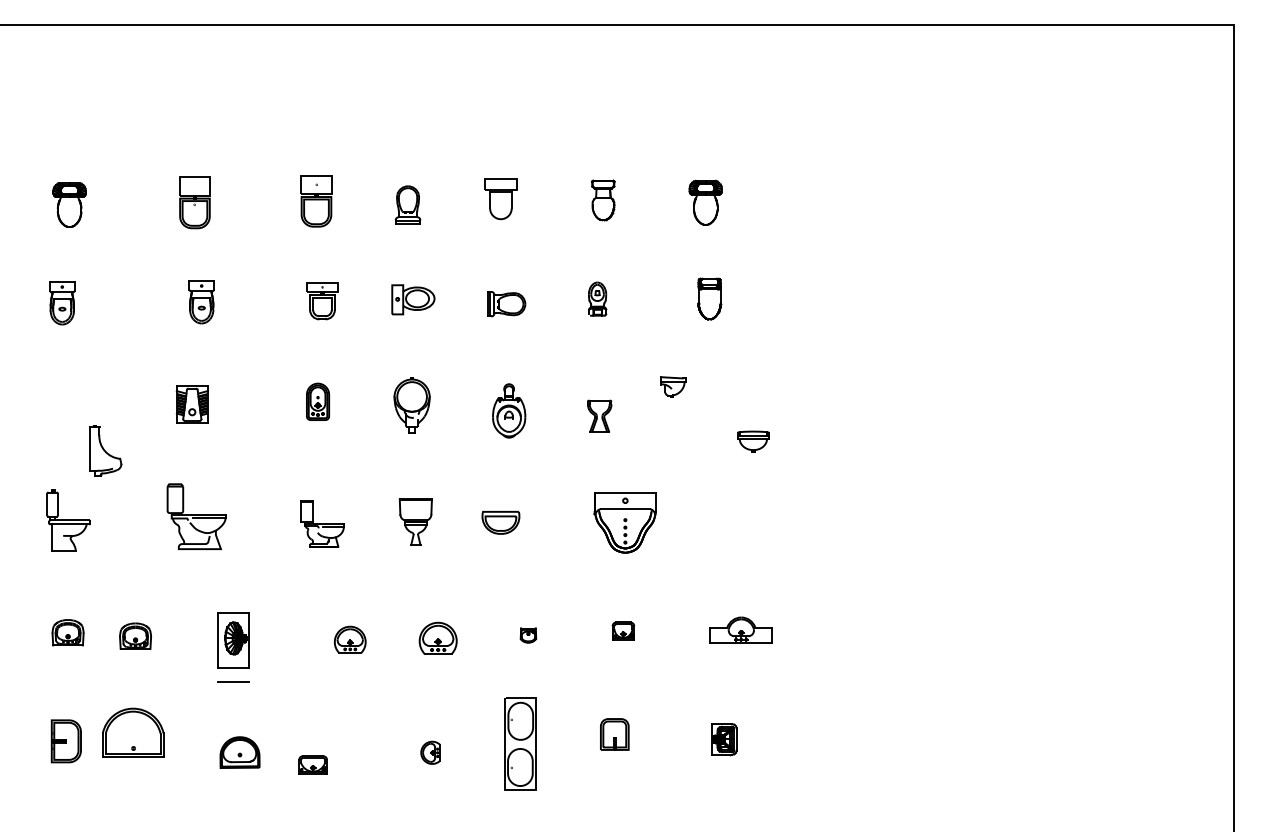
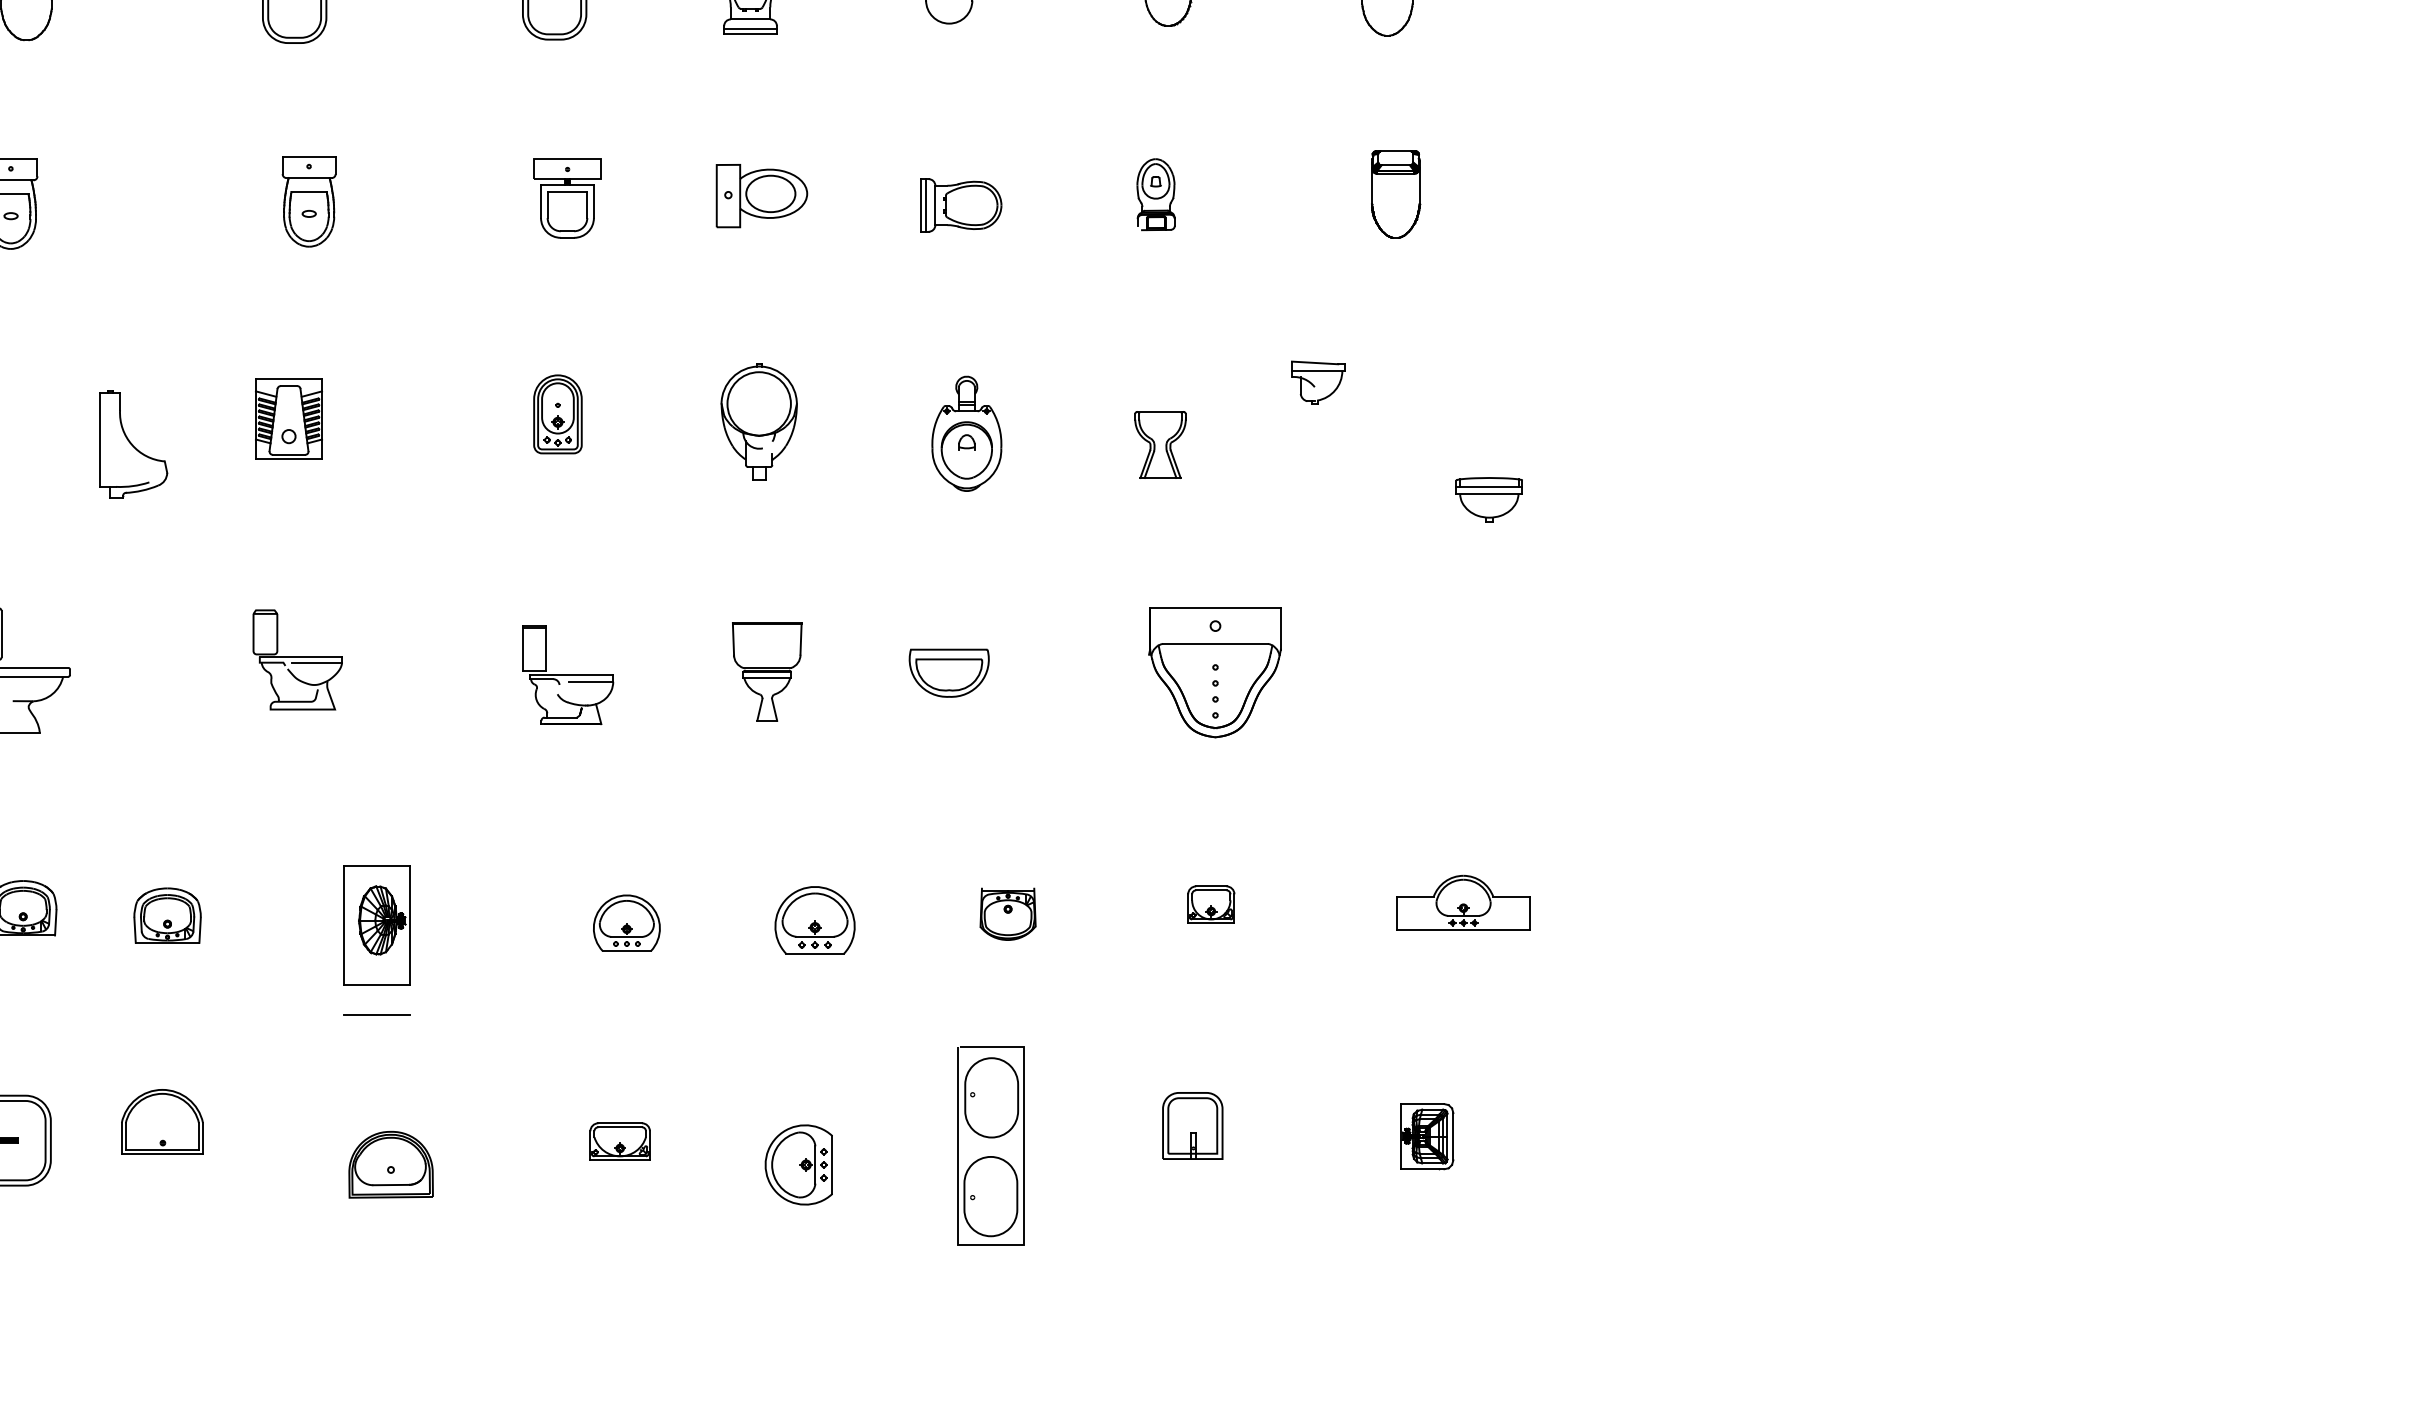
part: (105, 450) -> (133, 443), moved
part: (195, 516) -> (295, 659), size x0.71
part: (528, 635) -> (1008, 914), size x1.67
part: (132, 732) -> (161, 1121), size x0.62
part: (430, 752) -> (798, 1164), size x1.67
part: (312, 764) -> (618, 1140), moved

